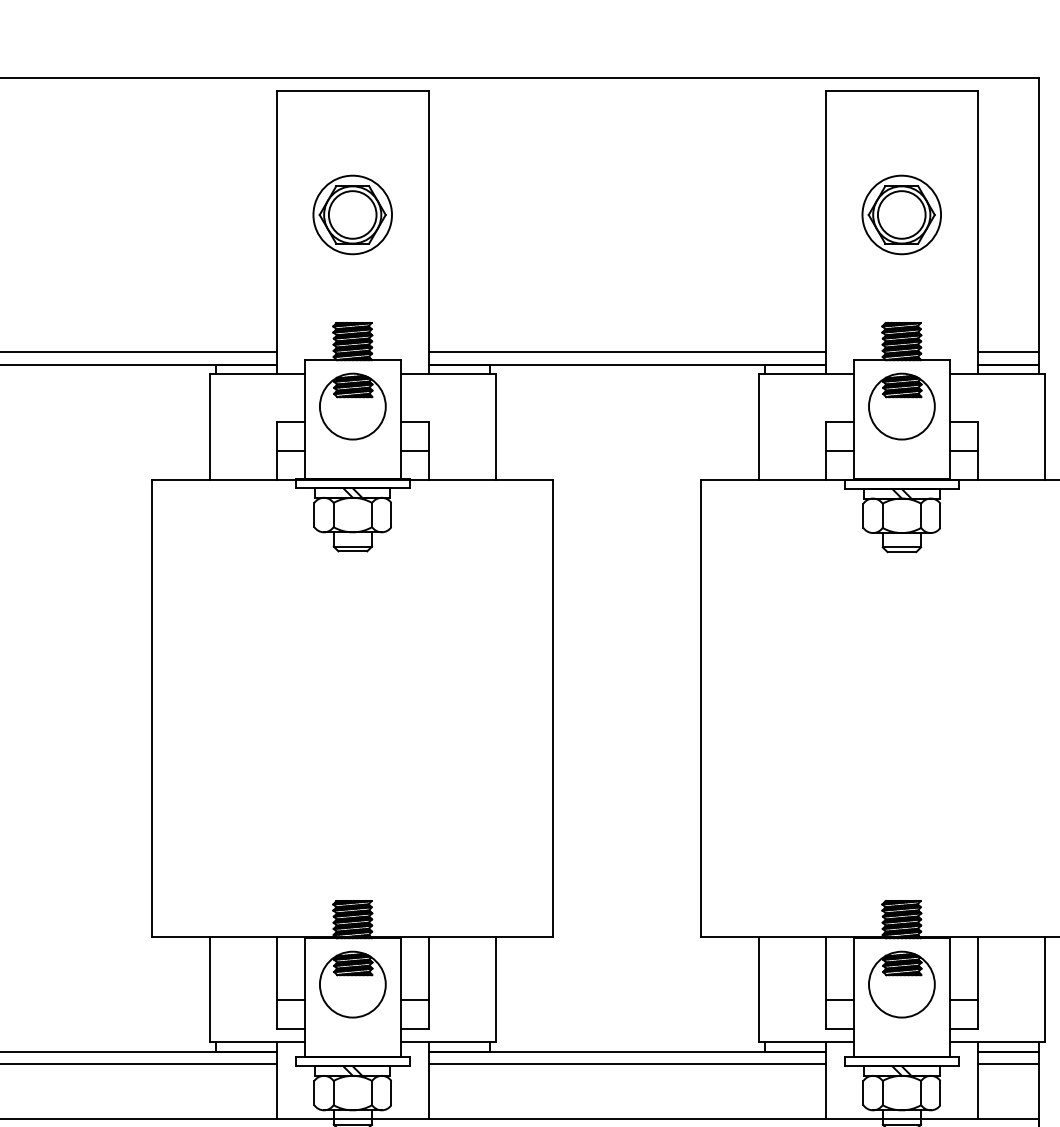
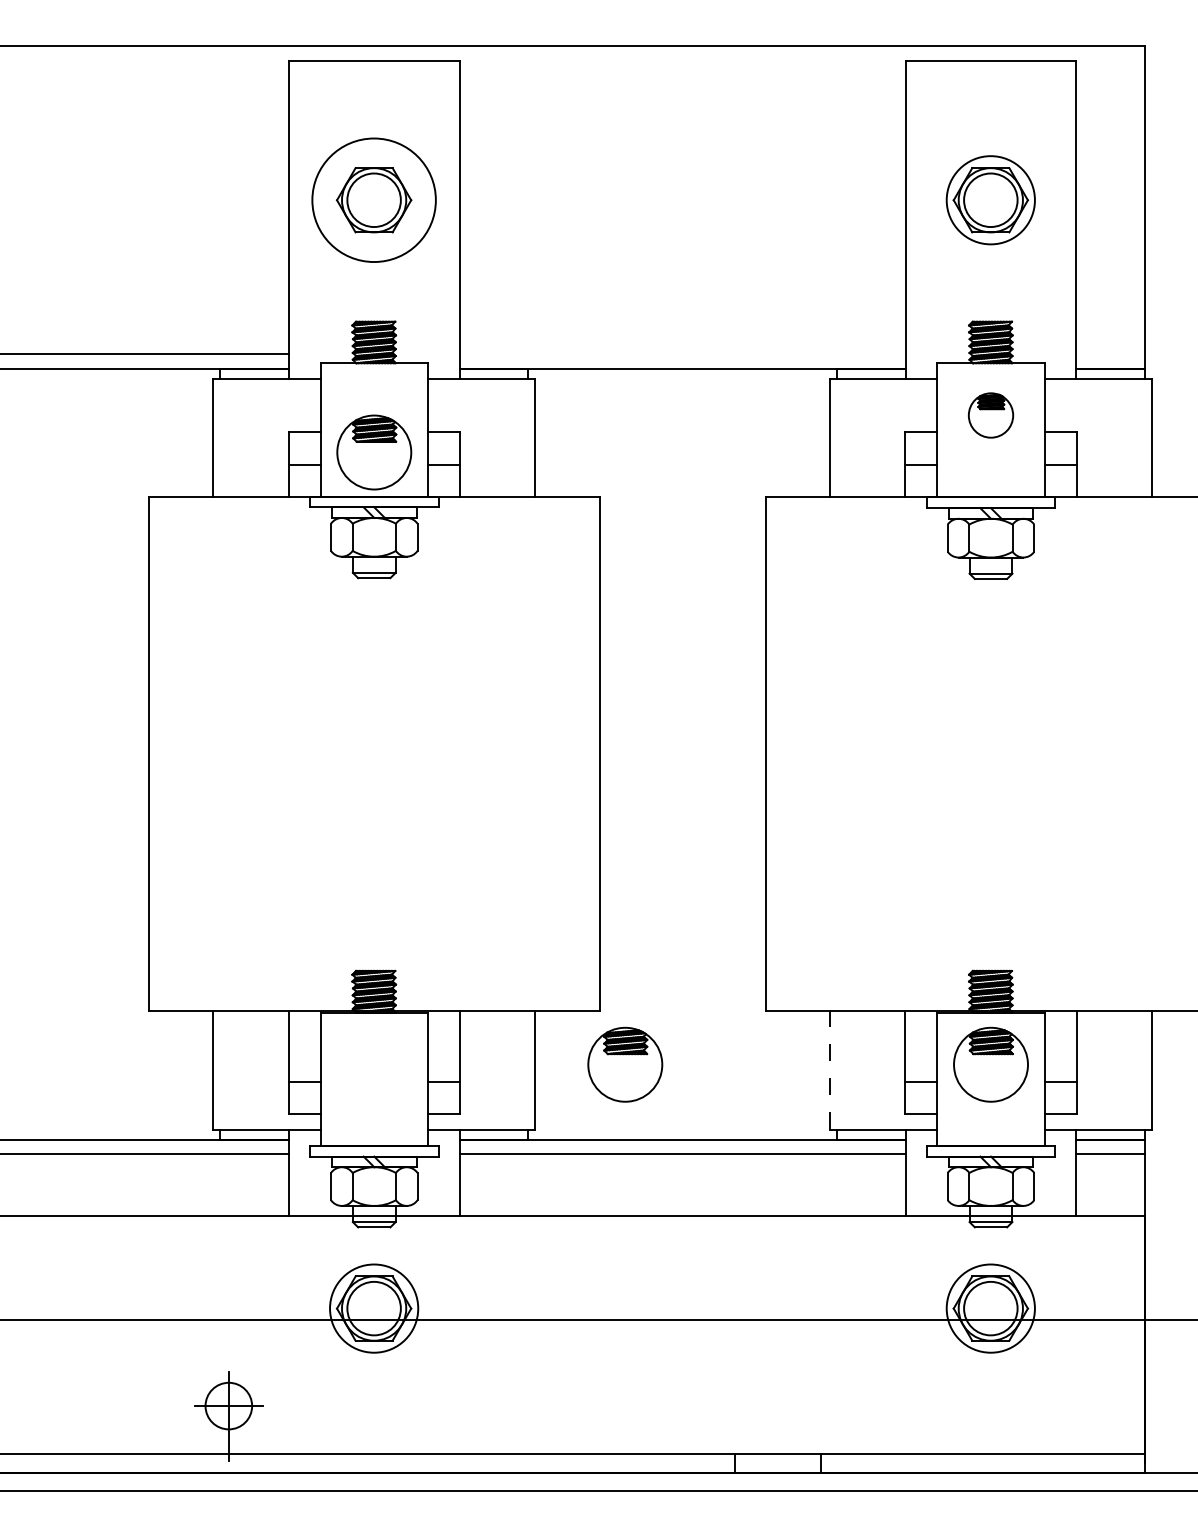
circle: (353, 215) -> (374, 200), size x1.4
line: (627, 352) -> (682, 354), removed
line: (1008, 352) -> (1110, 354), removed
part: (353, 406) -> (374, 452), moved
part: (901, 406) -> (990, 415), size x0.6
part: (353, 984) -> (625, 1064), moved
line: (758, 989) -> (829, 1070), solid -> dashed

